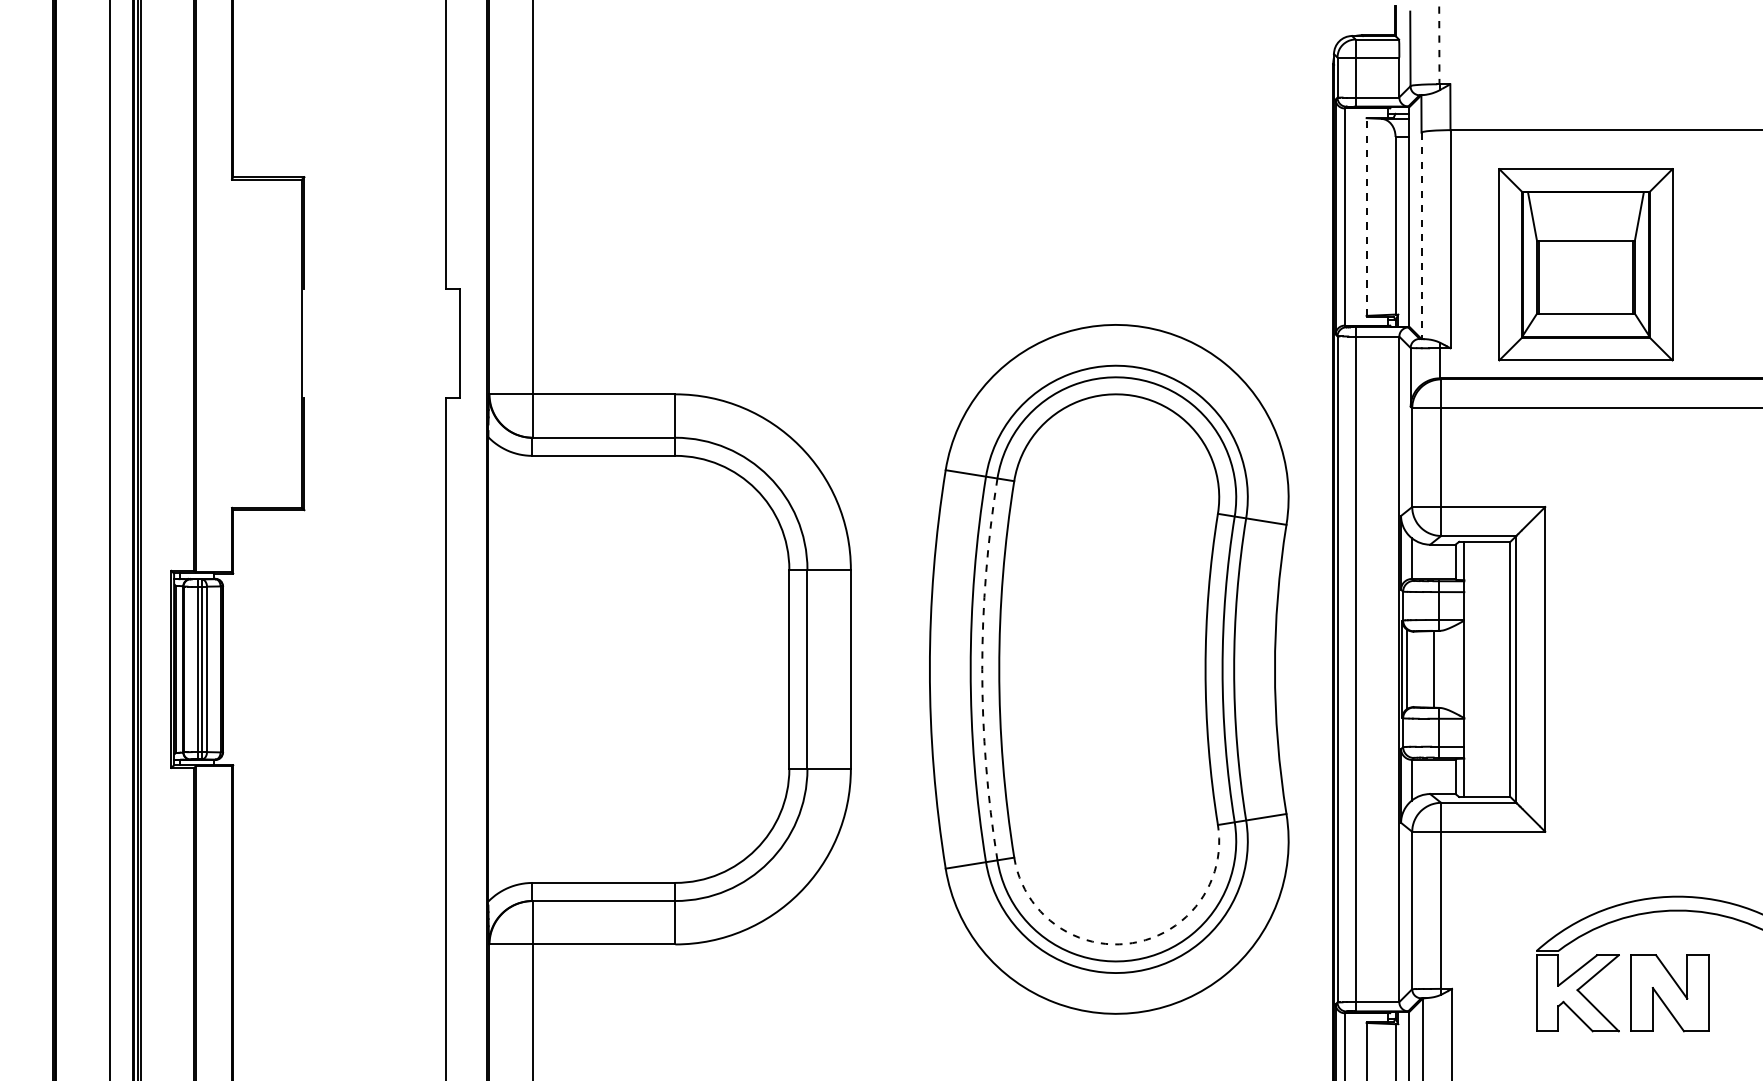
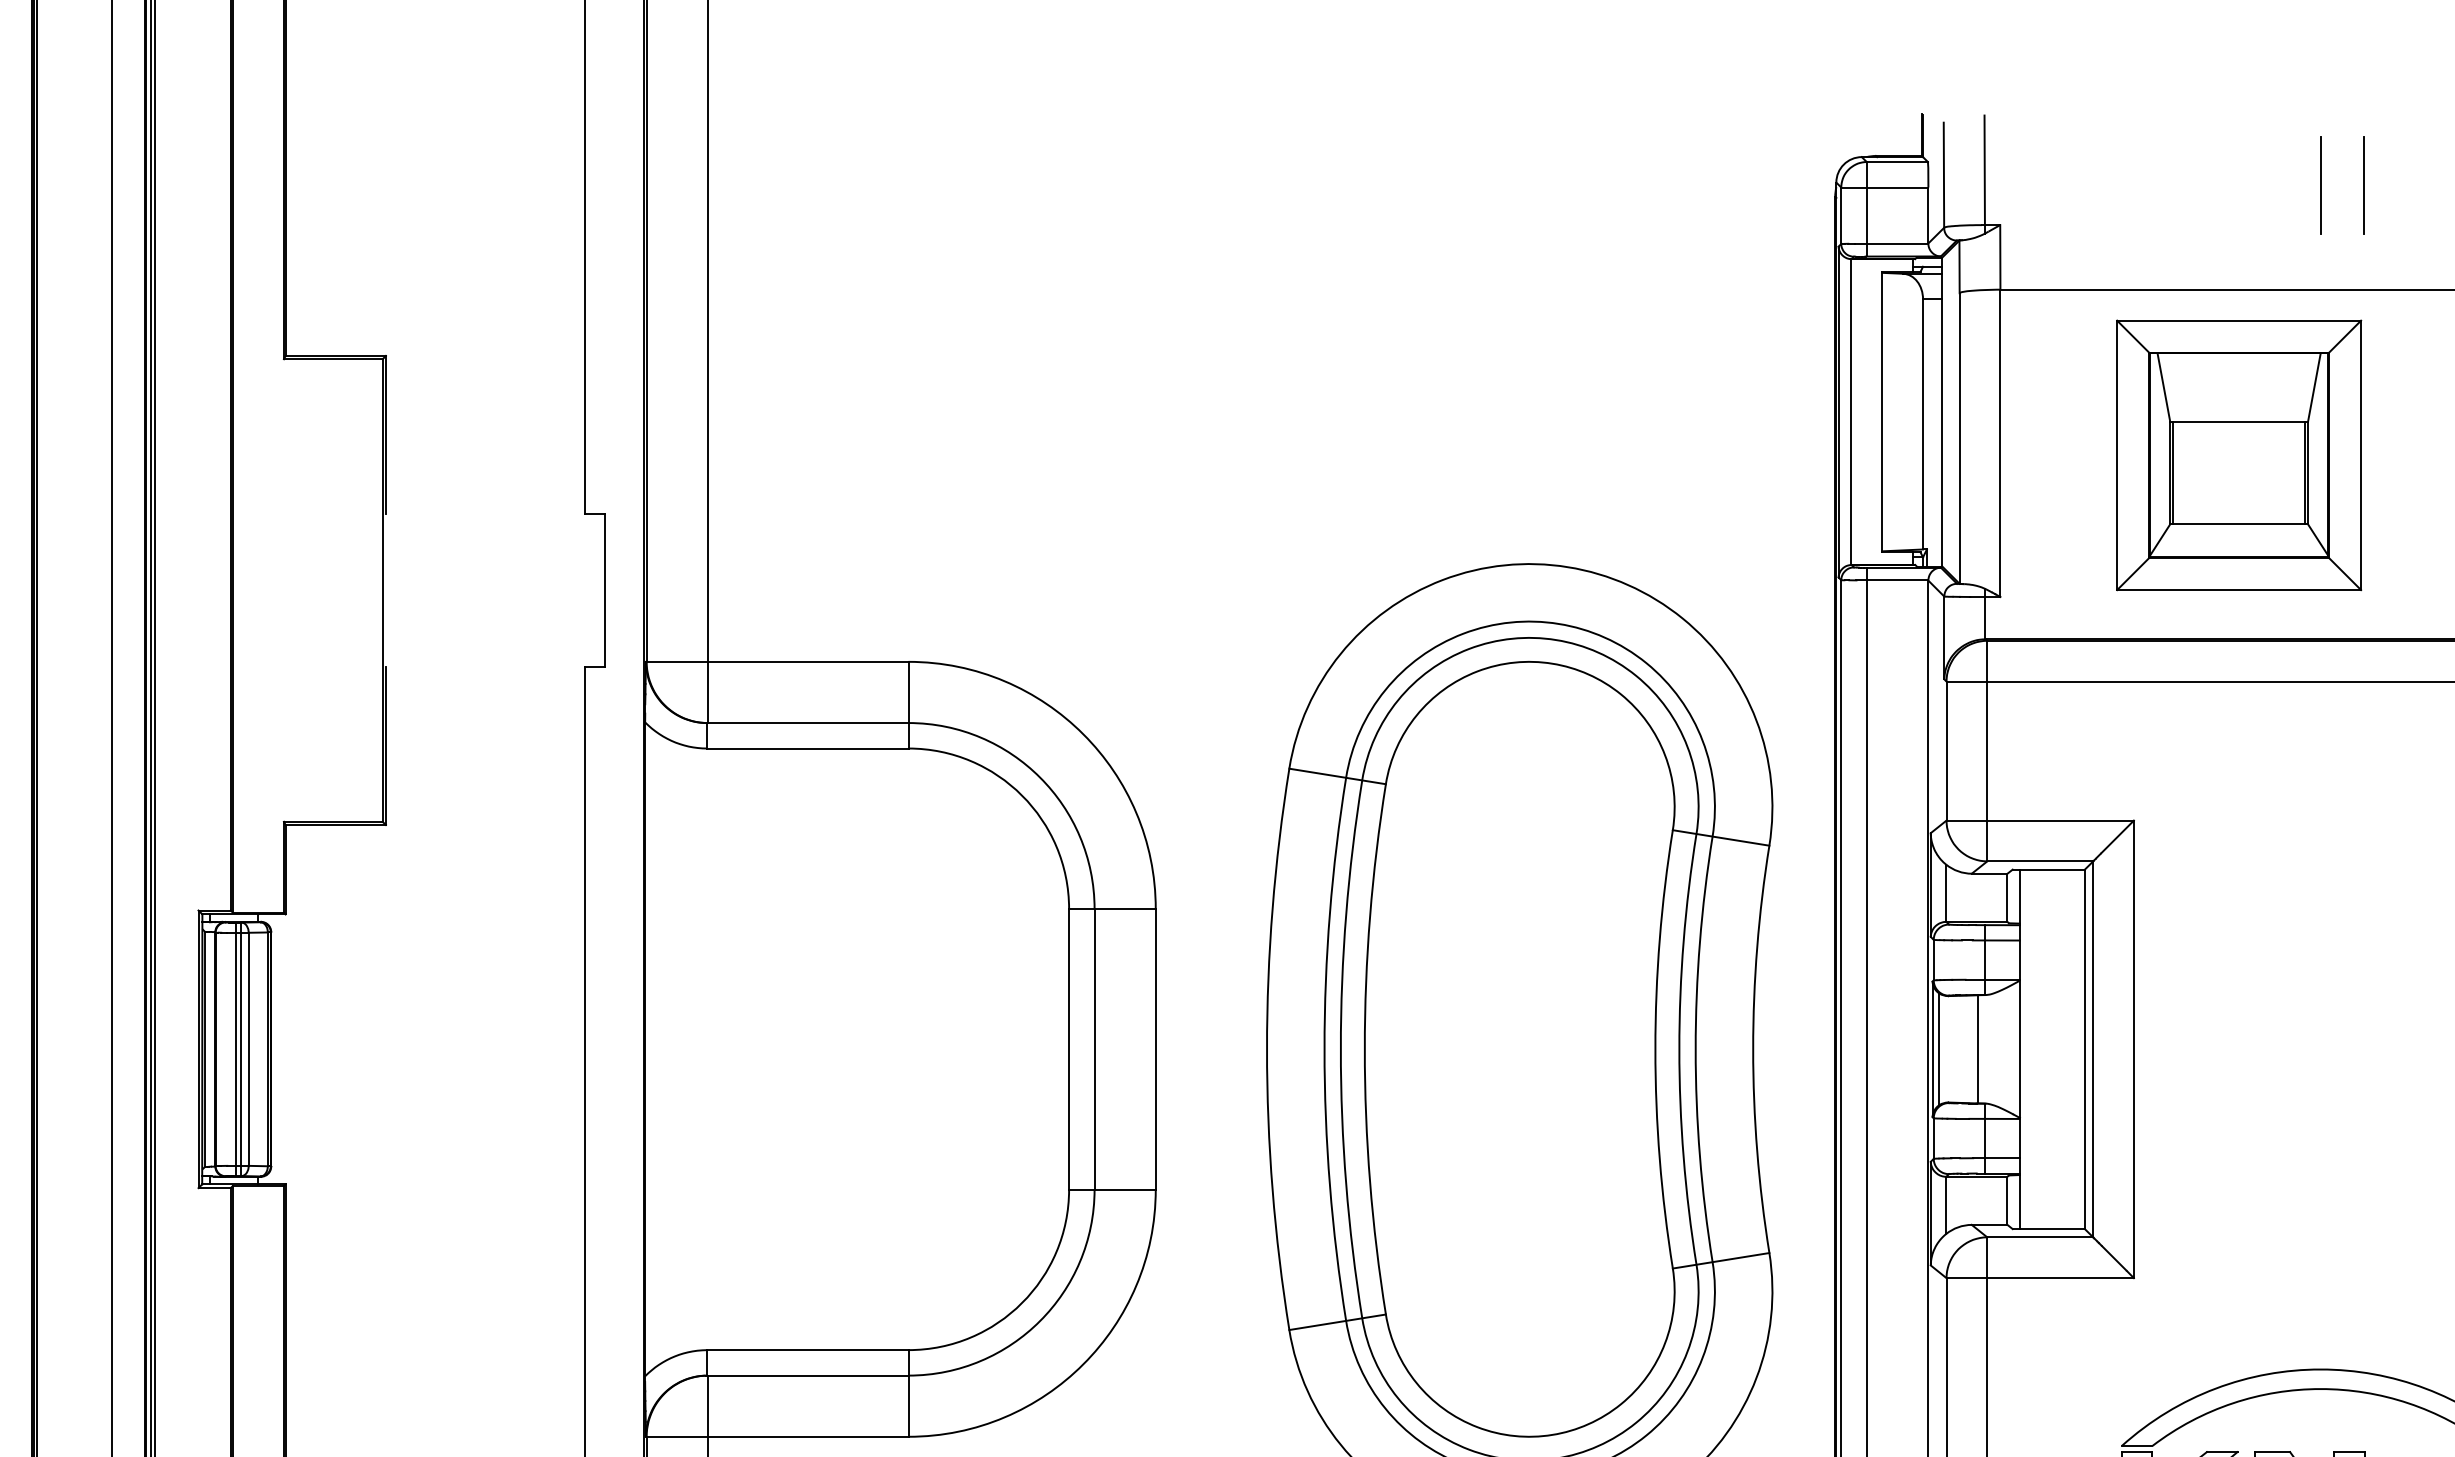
line: (1439, 45) -> (1984, 170), dashed -> solid
line: (1677, 55) -> (2320, 184), added
line: (1708, 55) -> (2363, 184), added
line: (1366, 216) -> (1882, 411), dashed -> solid
line: (1421, 236) -> (1959, 439), dashed -> solid
part: (1585, 264) -> (2238, 455), moved
arc: (982, 669) -> (1341, 1049), dashed -> solid
arc: (1132, 943) -> (1552, 1435), dashed -> solid

